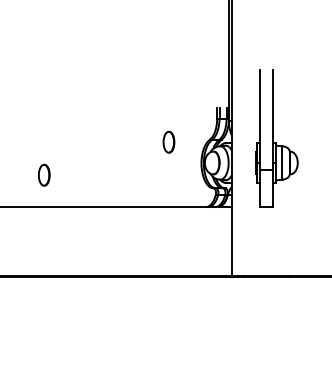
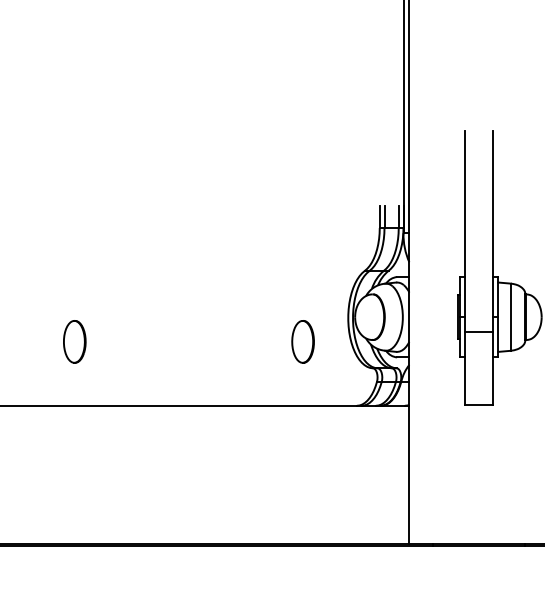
part: (168, 141) -> (302, 340), moved
part: (44, 174) -> (75, 340), moved

